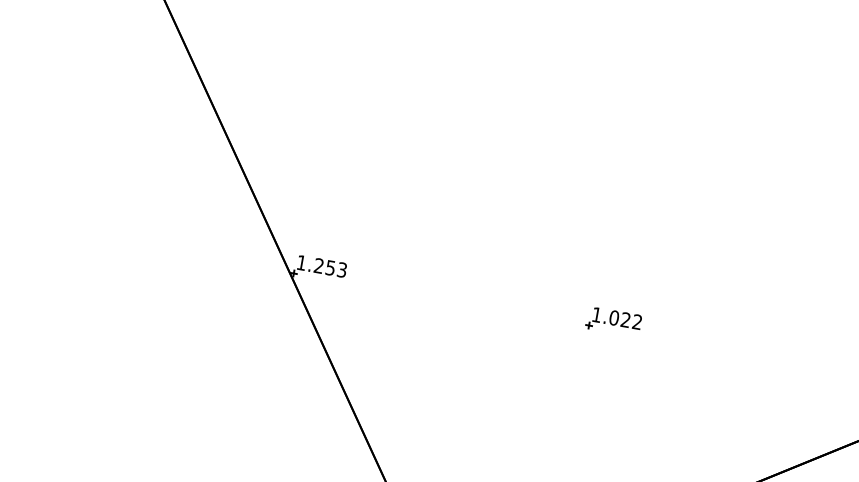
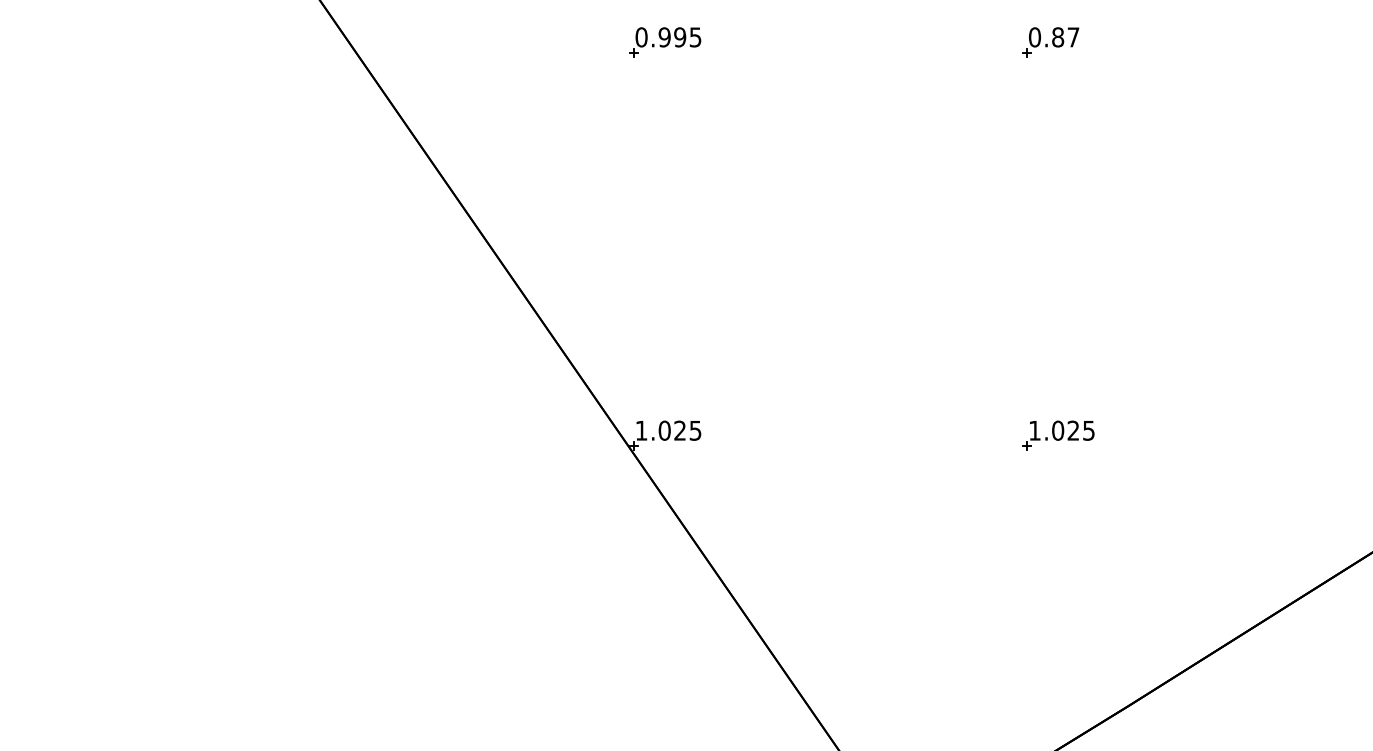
part: (659, 25) -> (1050, 42), added
text: (330, 267) -> (679, 430), 1.253 -> 1.025
text: (637, 321) -> (1088, 430), 1.022 -> 1.025

